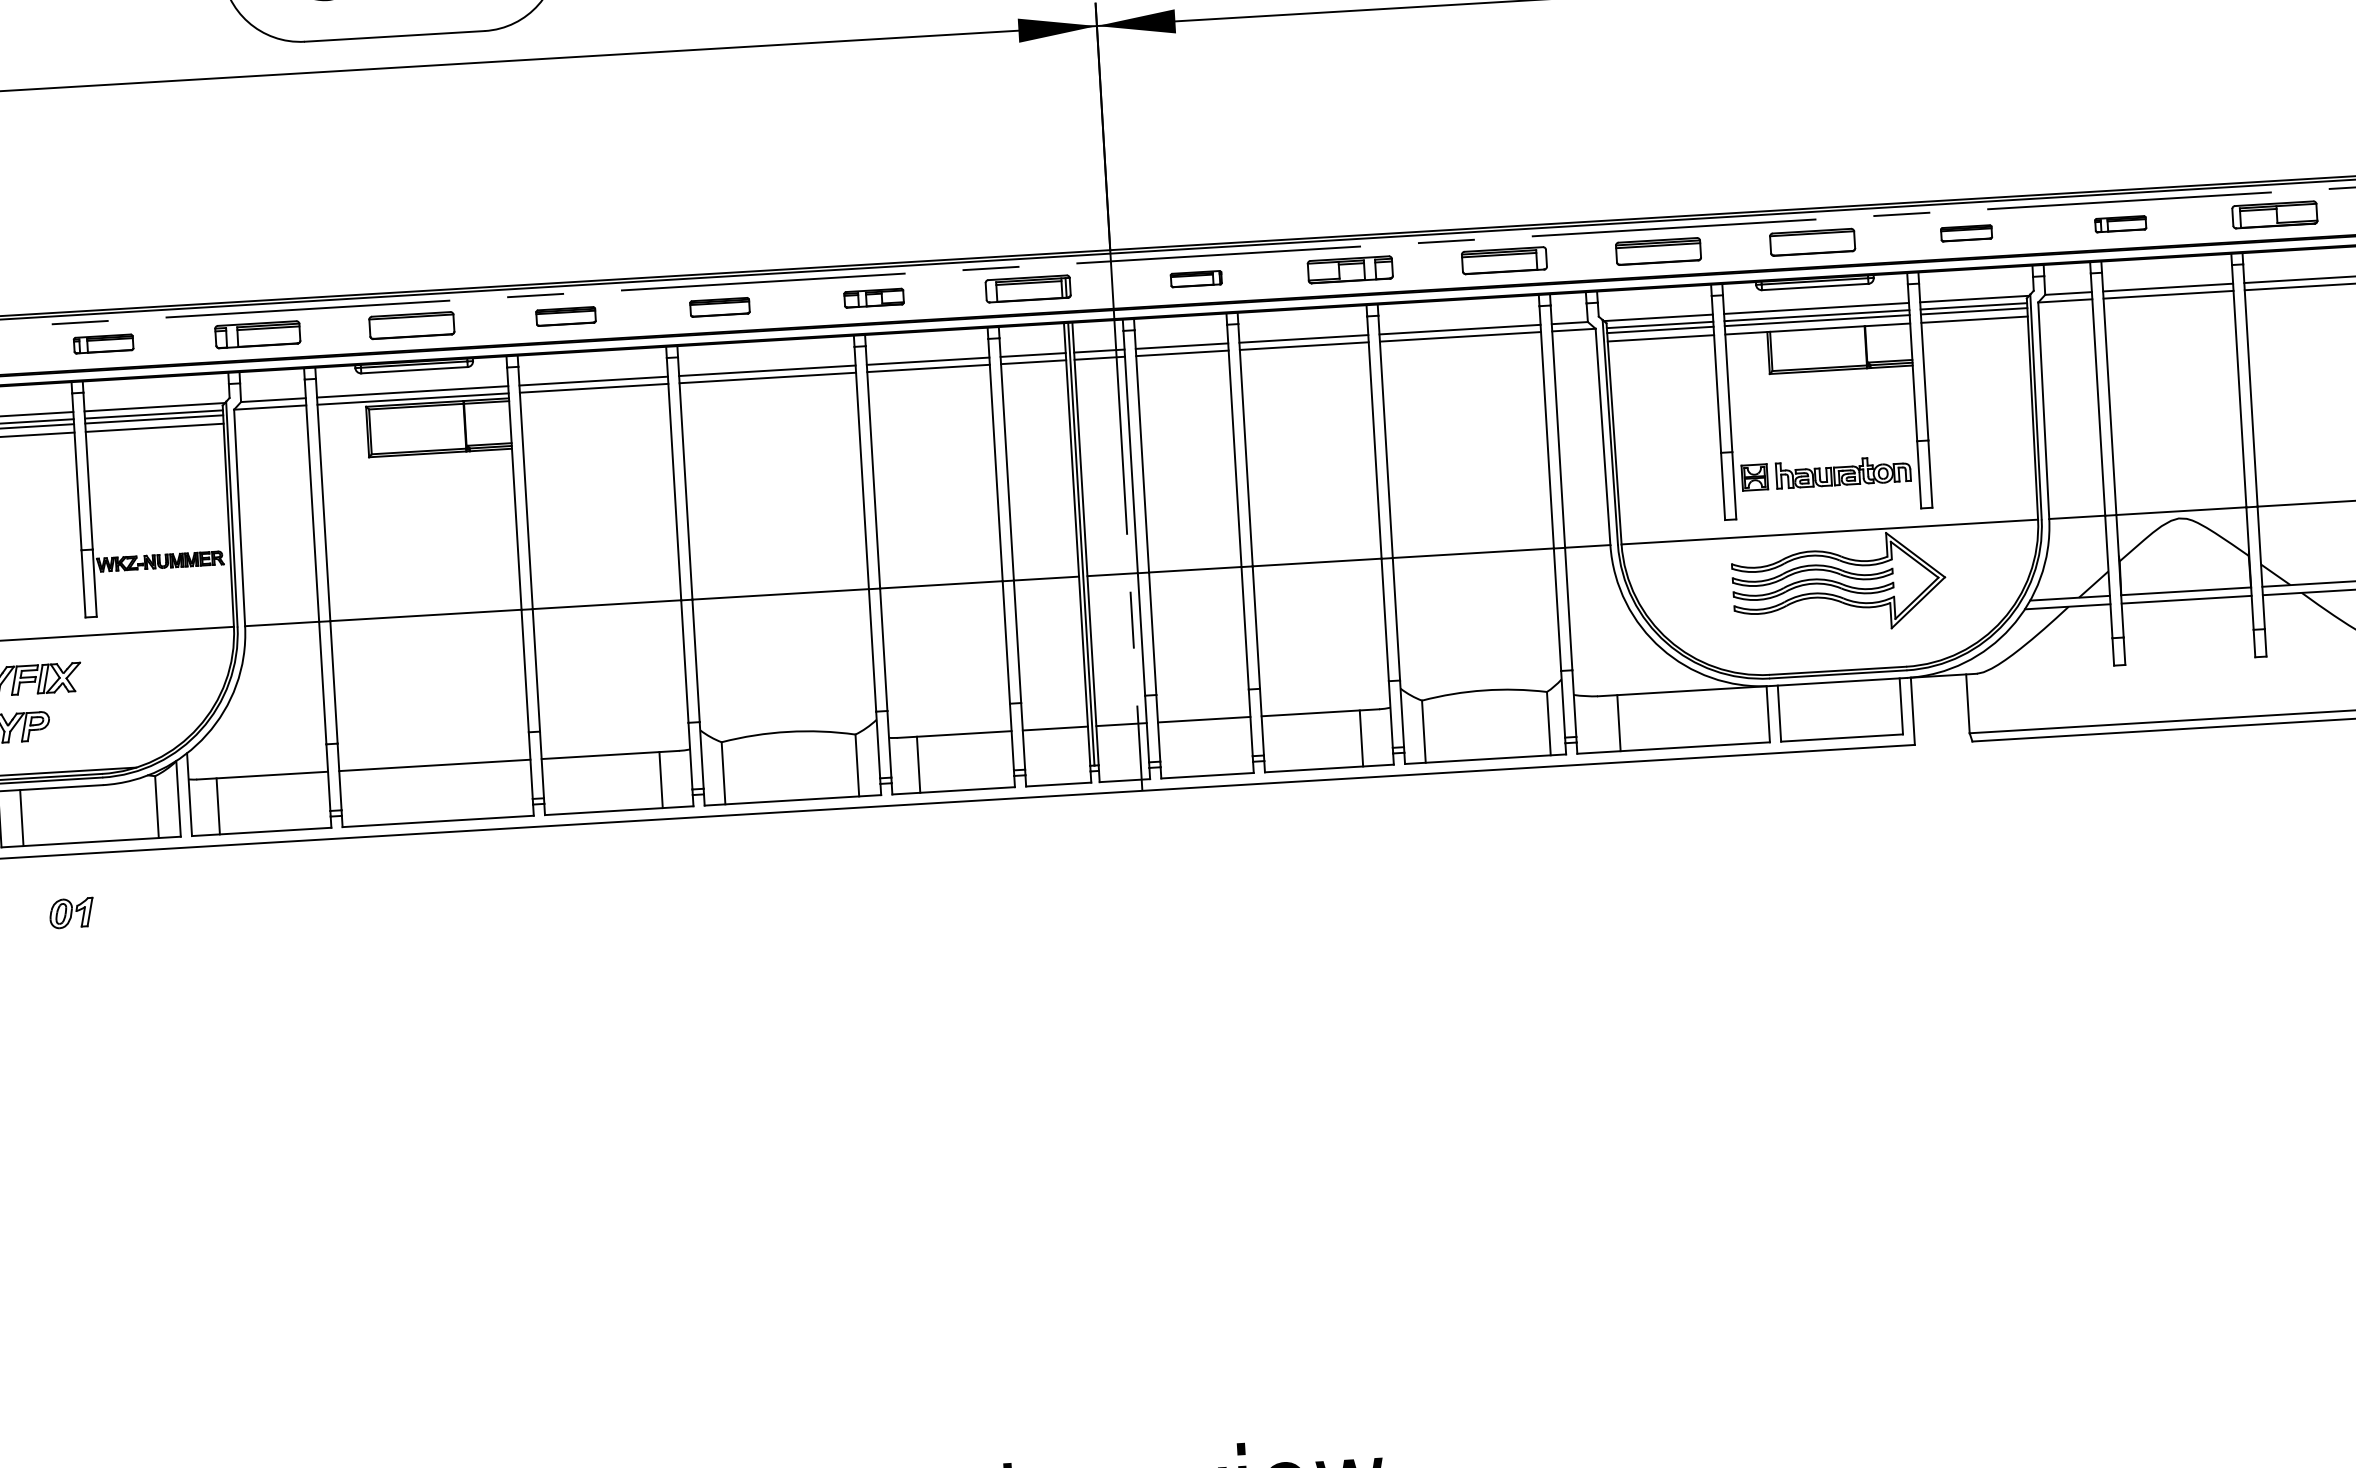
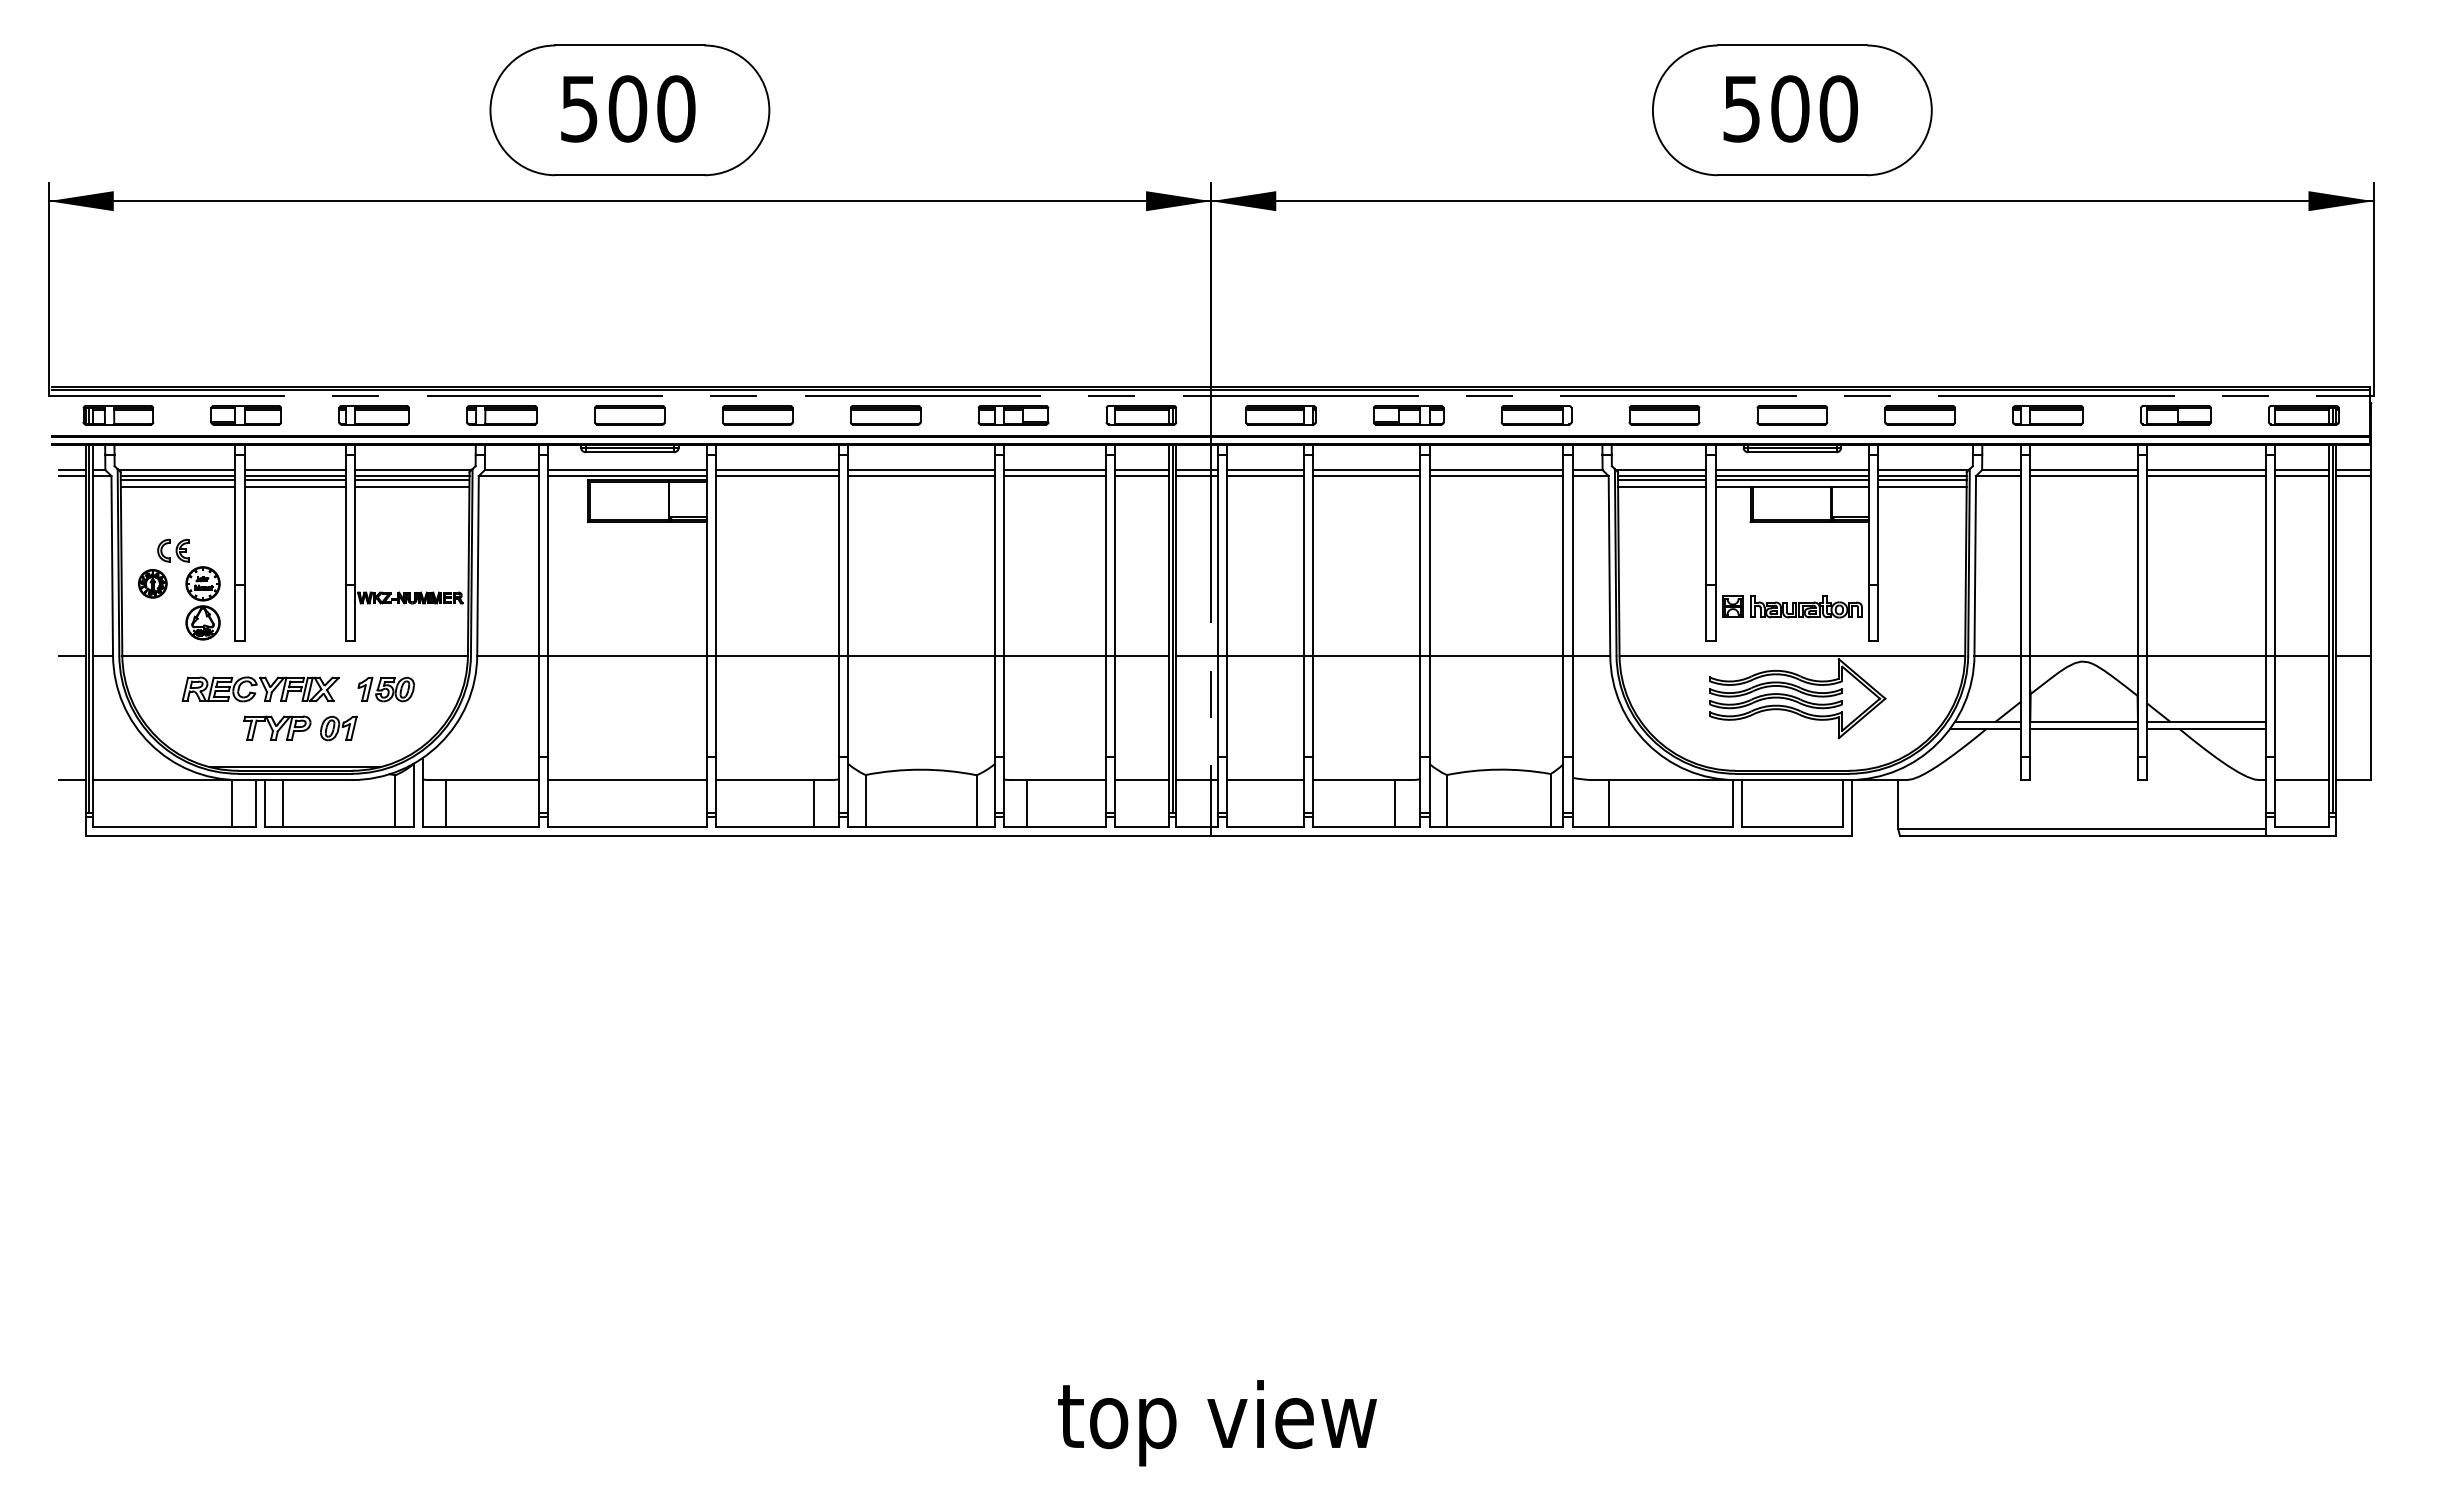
part: (2120, 224) -> (2047, 415), size x1.67
part: (1965, 233) -> (1919, 415), size x1.67
part: (1195, 279) -> (1280, 415), size x1.67
part: (874, 298) -> (1013, 415), size x1.43
part: (719, 307) -> (885, 415), size x1.43
part: (565, 316) -> (757, 415), size x1.43
part: (102, 344) -> (373, 415), size x1.43
part: (137, 673) -> (385, 689), added
part: (71, 913) -> (338, 728), moved

